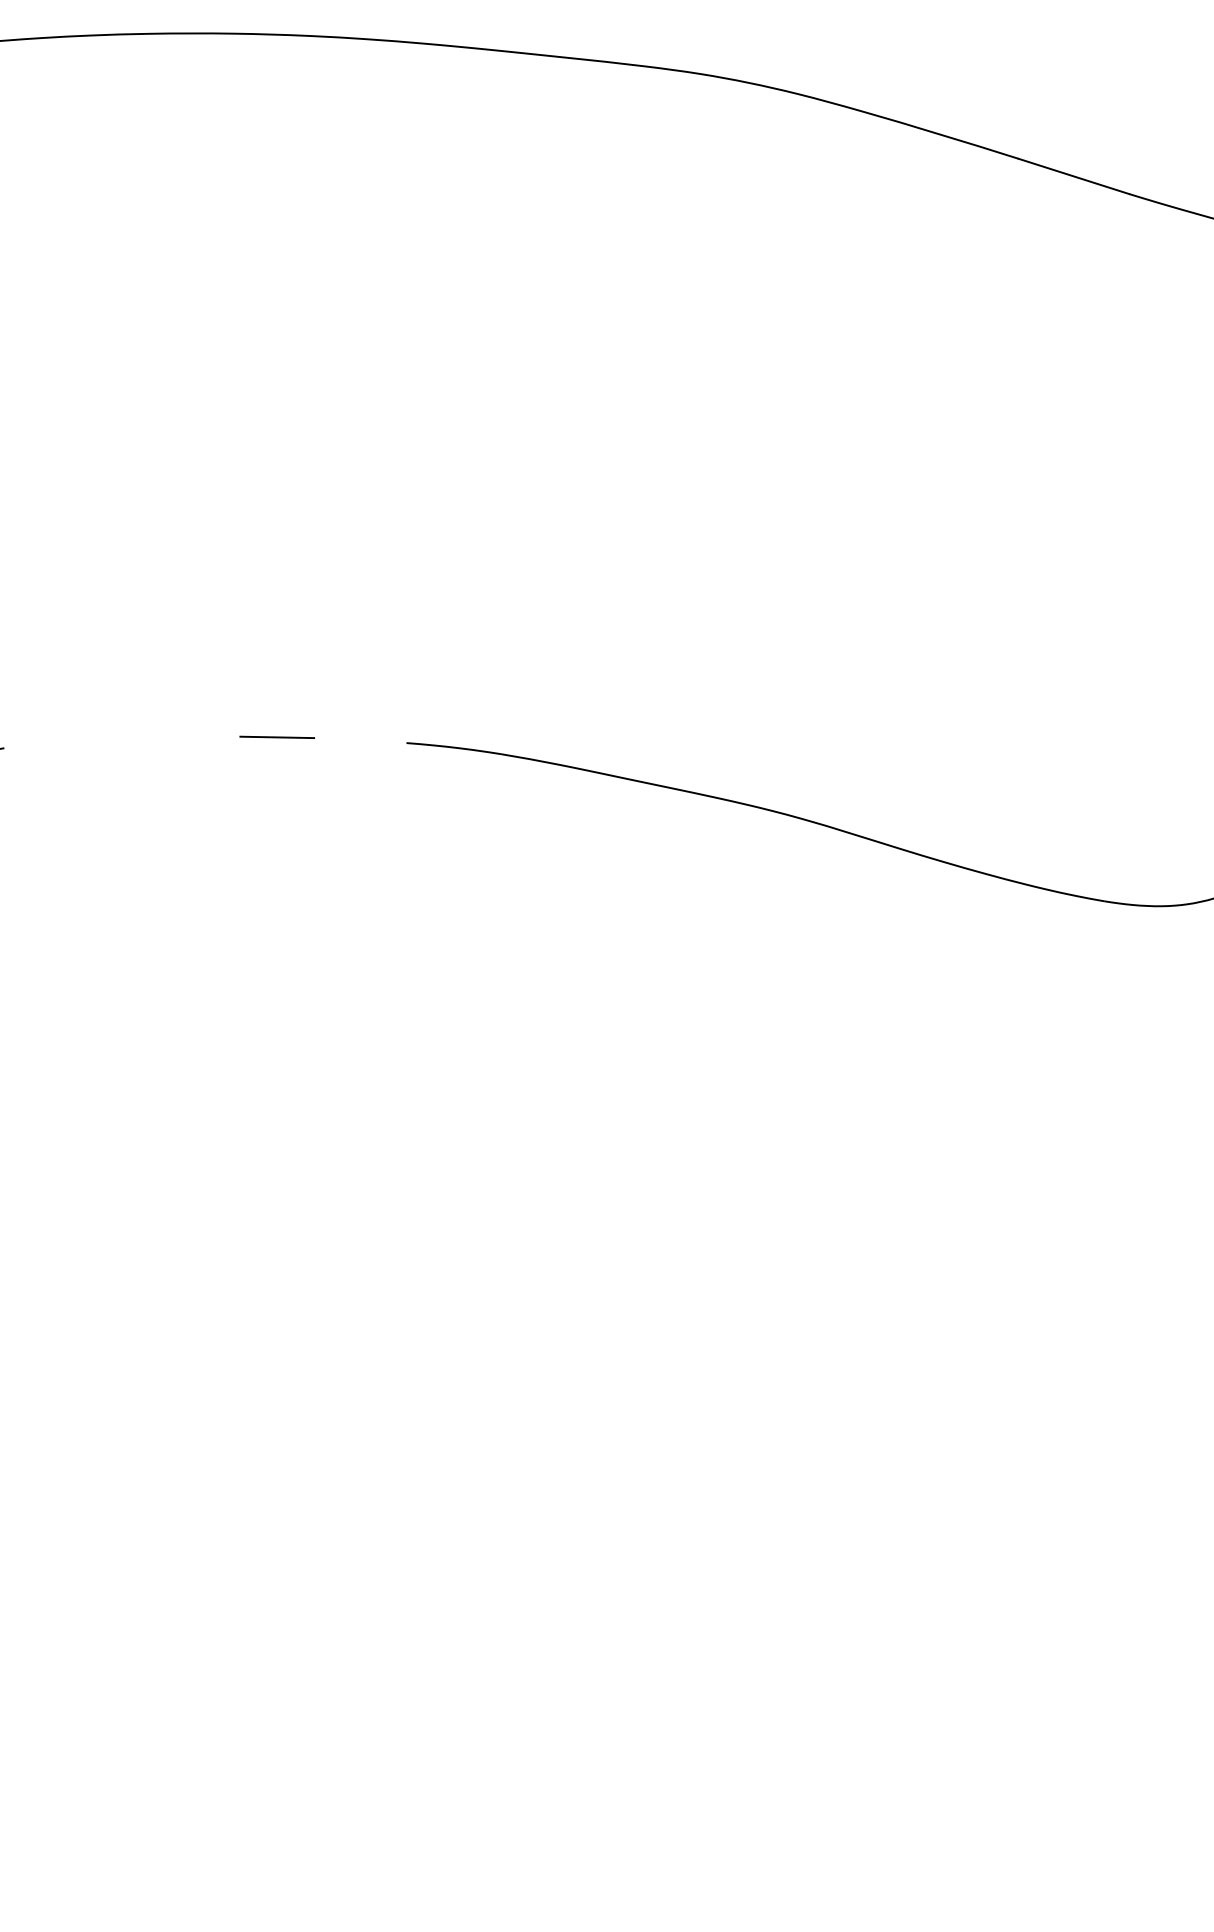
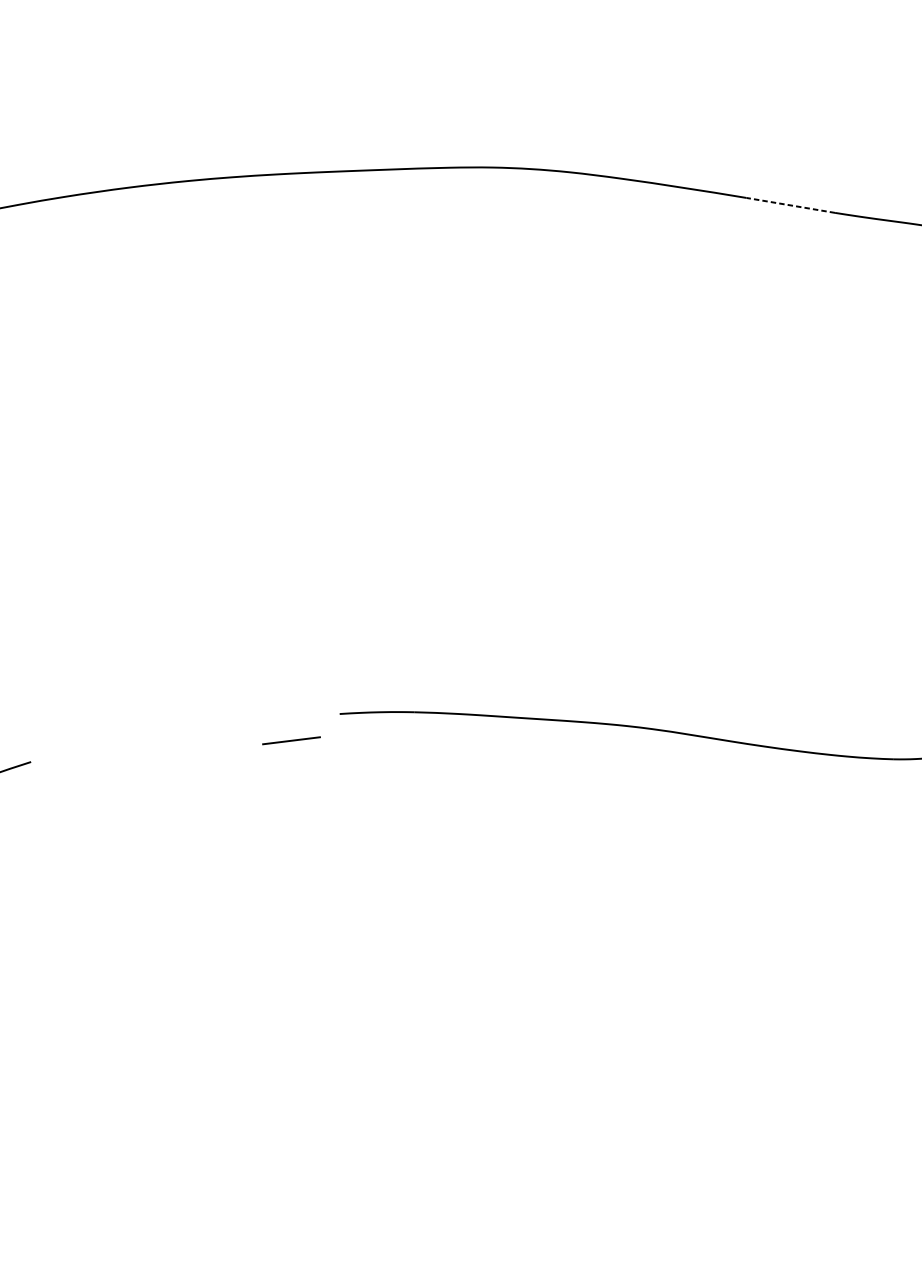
line: (1073, 176) -> (790, 205), solid -> dashed
line: (276, 736) -> (290, 740), moved

